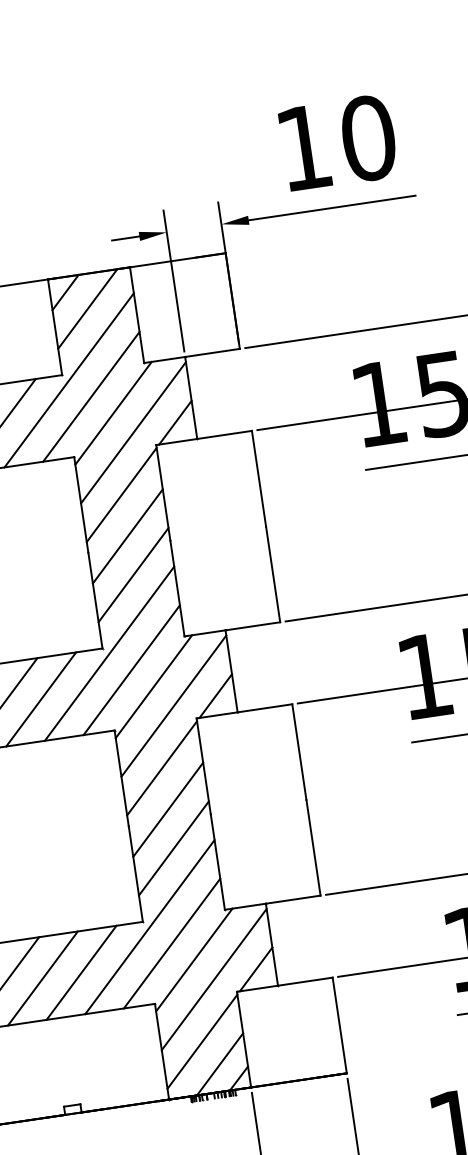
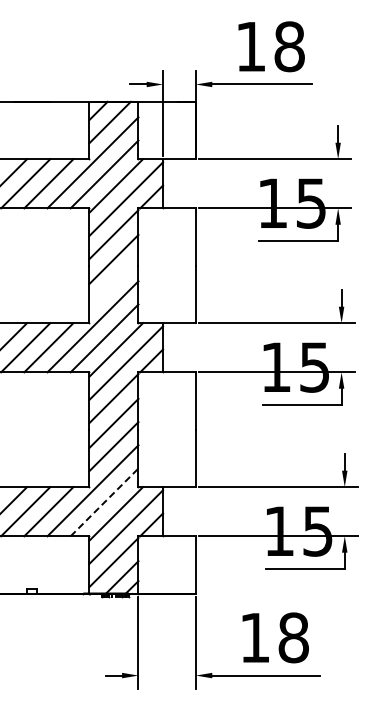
text: (368, 137) -> (289, 46), 10 -> 18
line: (132, 574) -> (113, 282), removed
line: (172, 943) -> (104, 502), solid -> dashed

